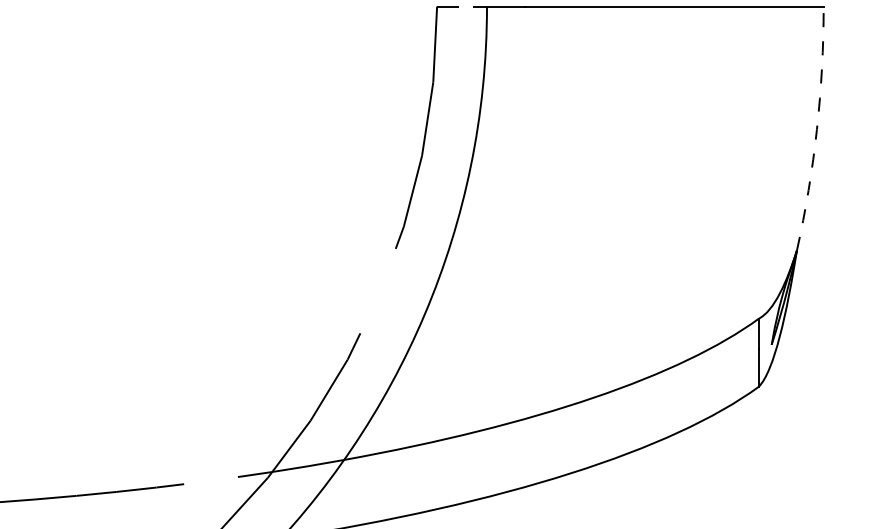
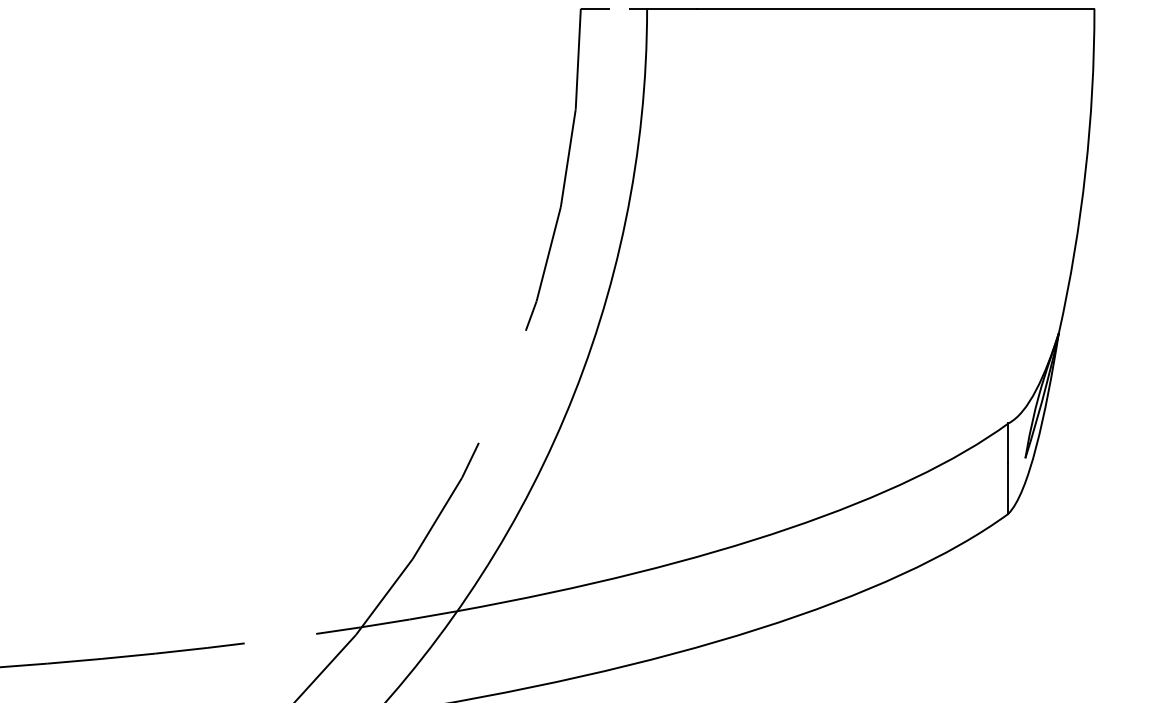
arc: (816, 129) -> (1084, 172), dashed -> solid

